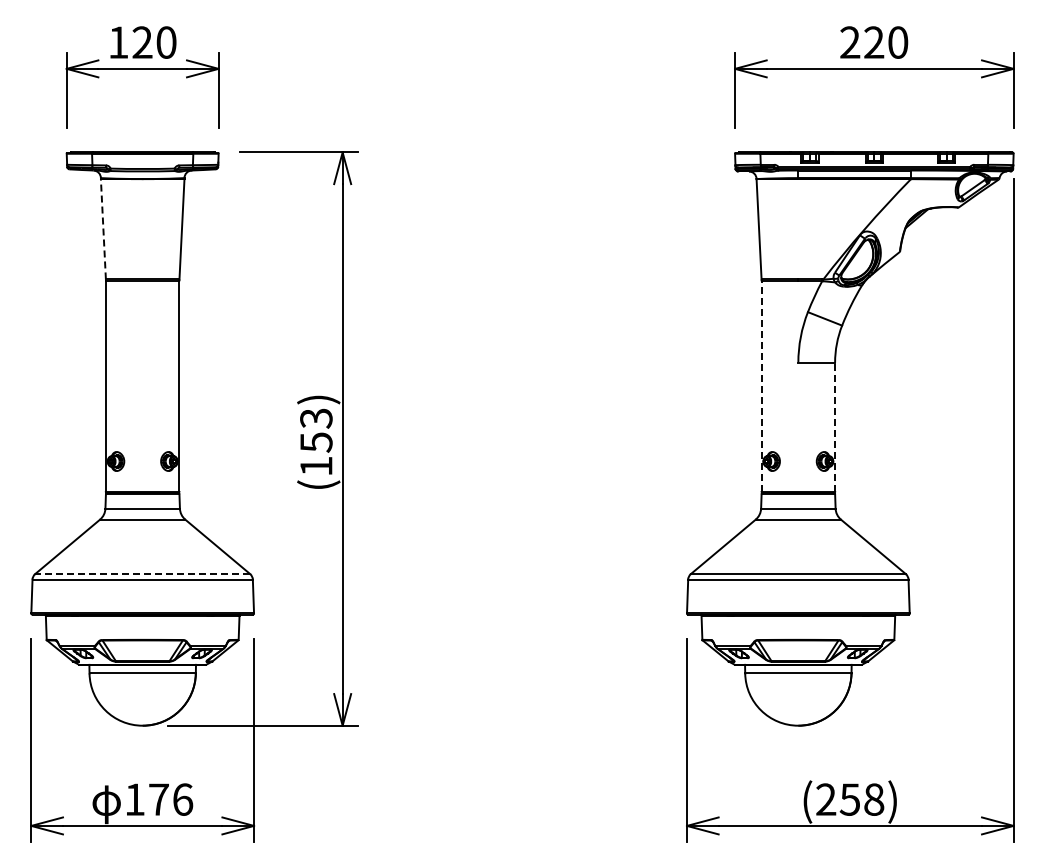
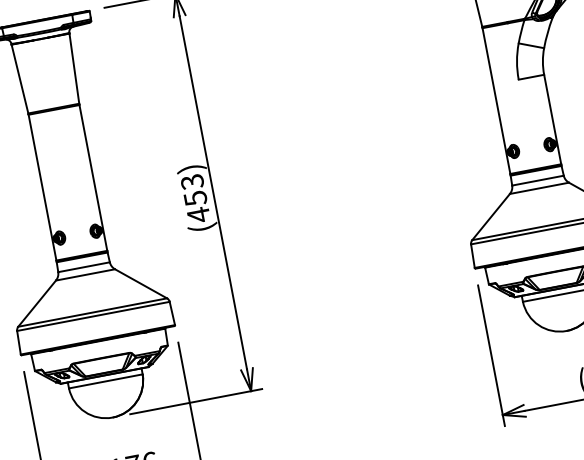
line: (103, 228) -> (19, 78), dashed -> solid
line: (761, 386) -> (496, 100), dashed -> solid
line: (835, 427) -> (552, 119), dashed -> solid
text: (316, 466) -> (198, 215), (153) -> (453)
line: (142, 574) -> (92, 312), dashed -> solid

